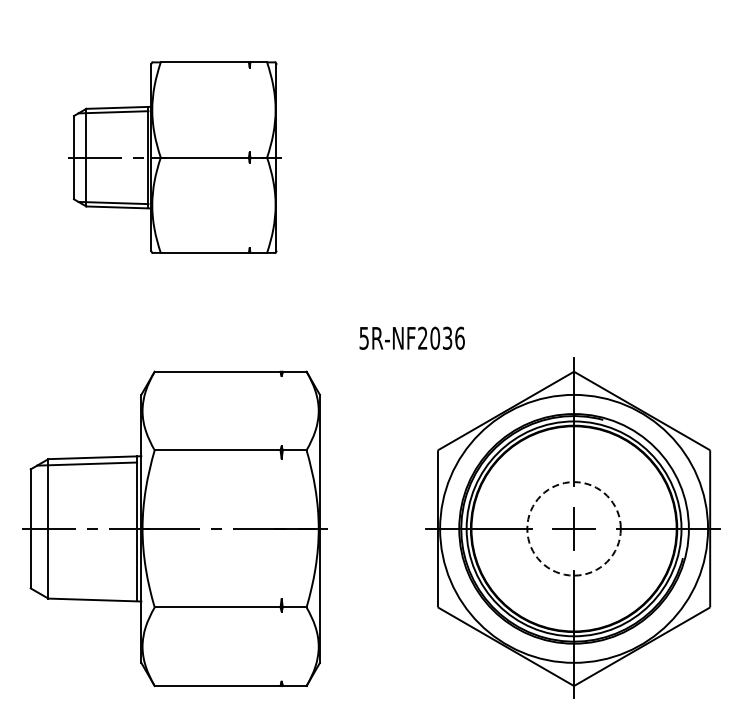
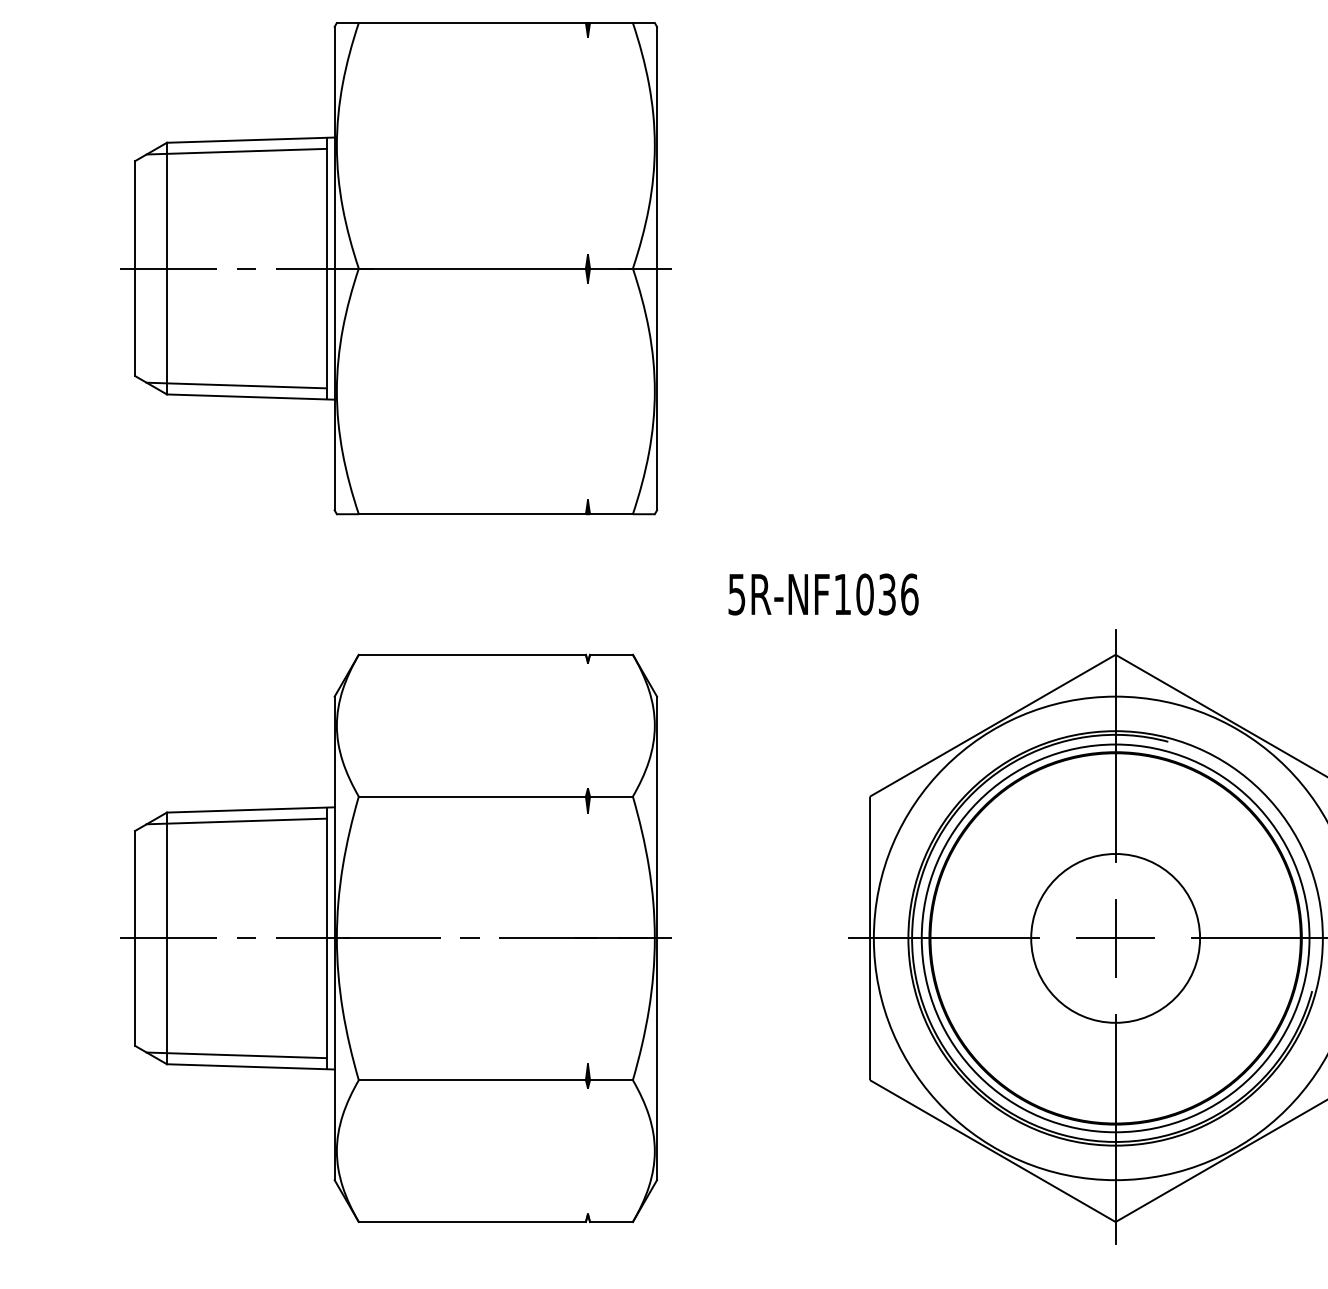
part: (174, 157) -> (394, 268), size x1.43
text: (422, 337) -> (842, 593), 5R-NF2036 -> 5R-NF1036
circle: (573, 528) -> (1114, 937), dashed -> solid
line: (87, 593) -> (237, 1055), added

